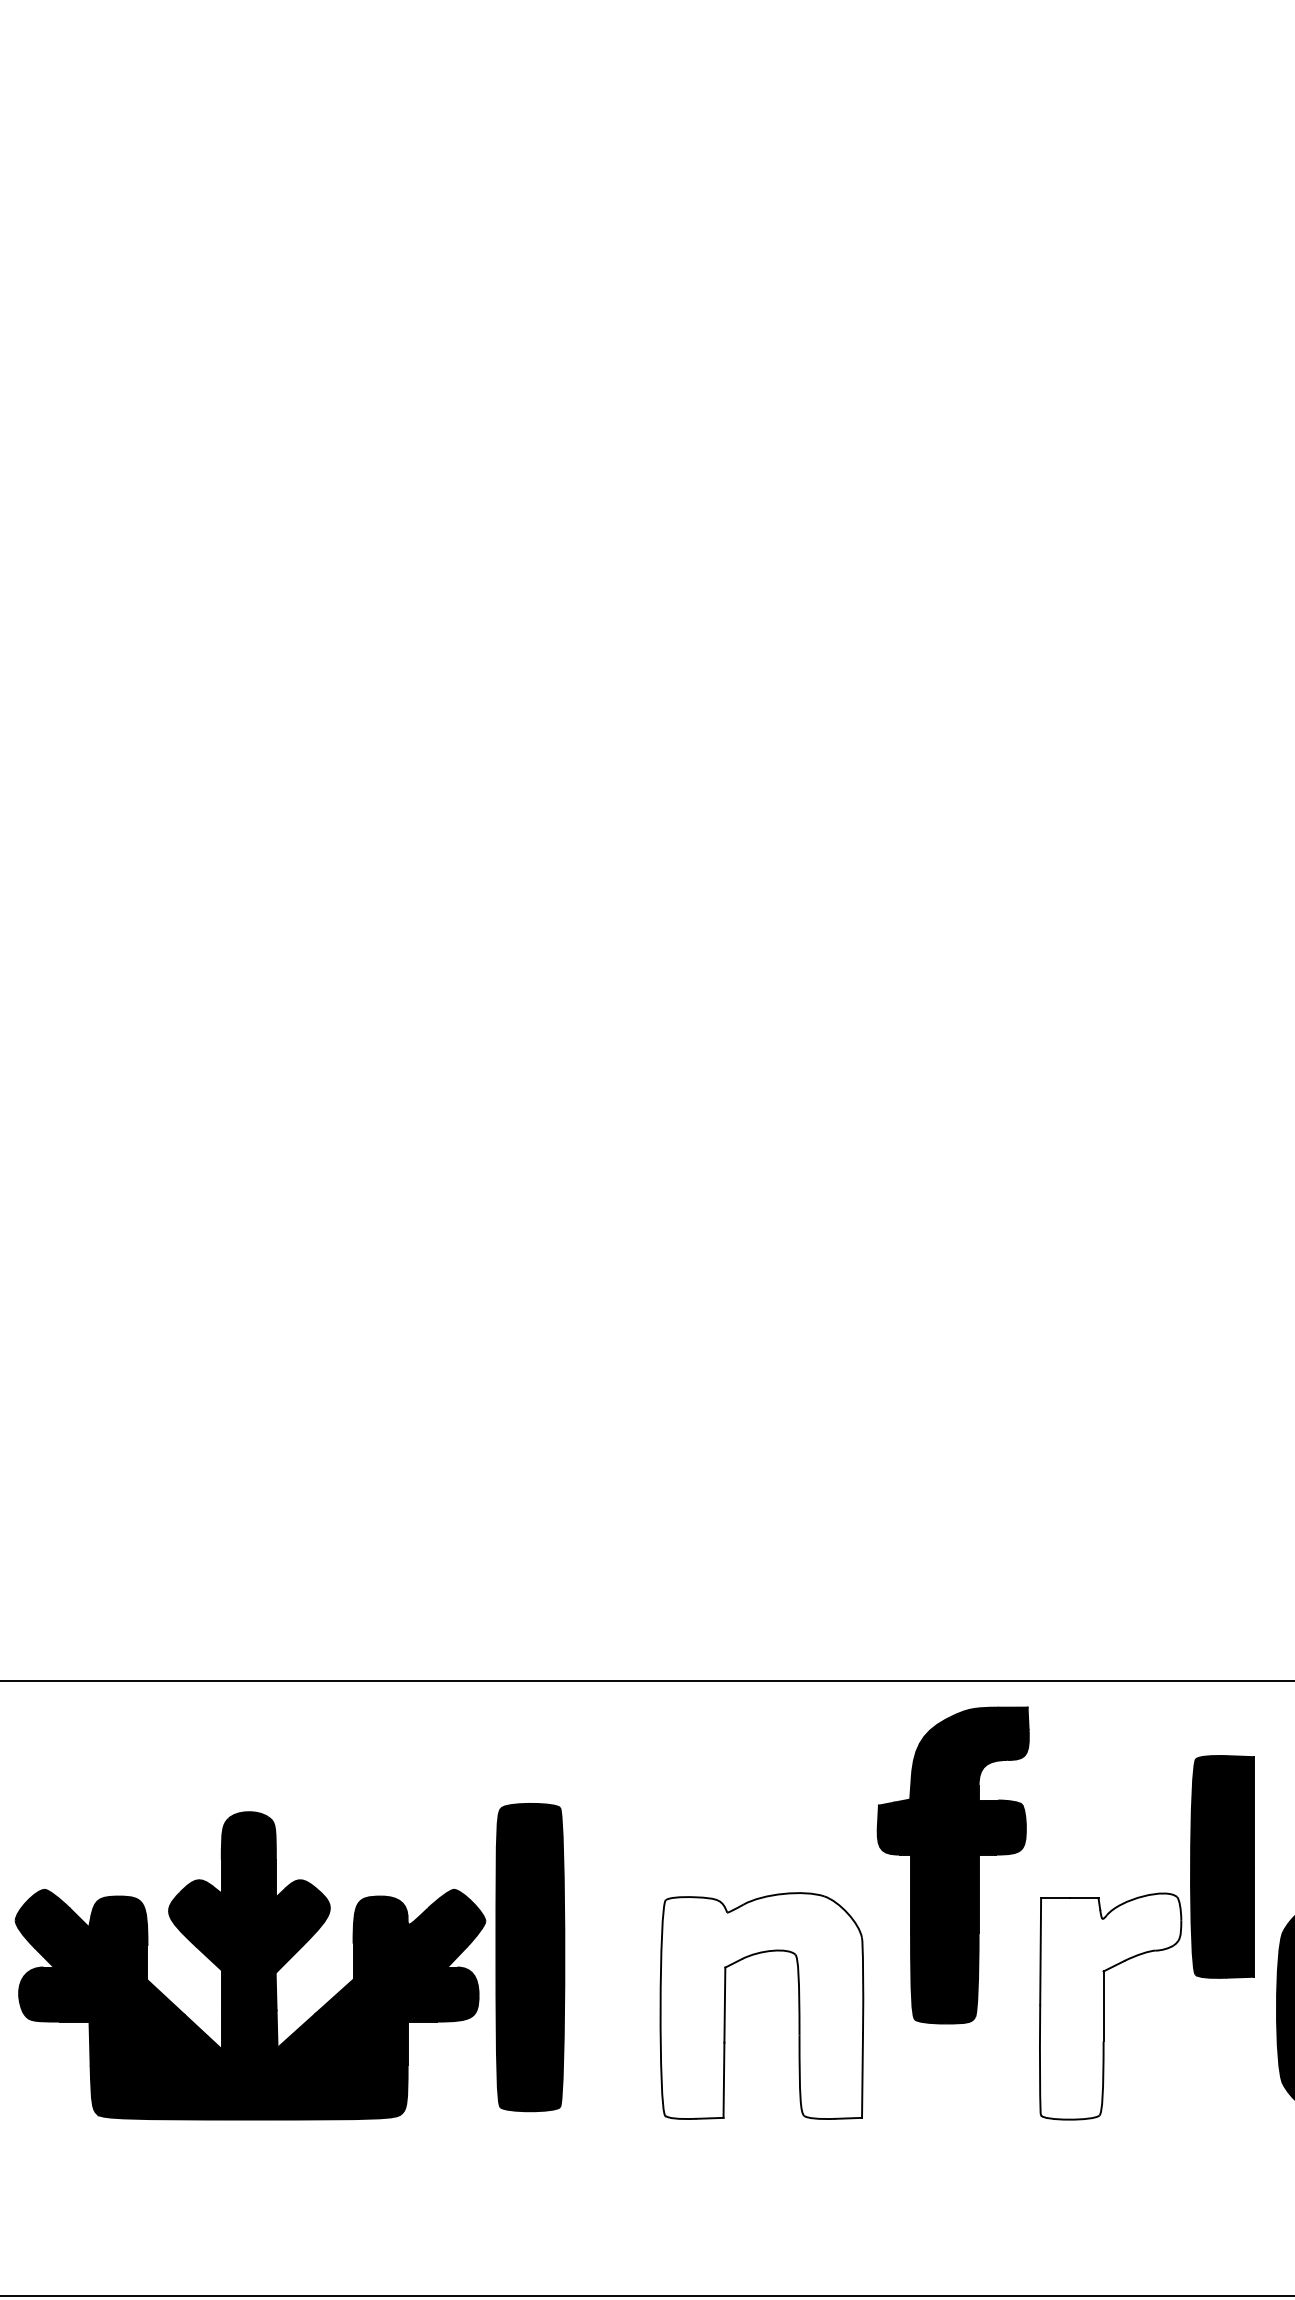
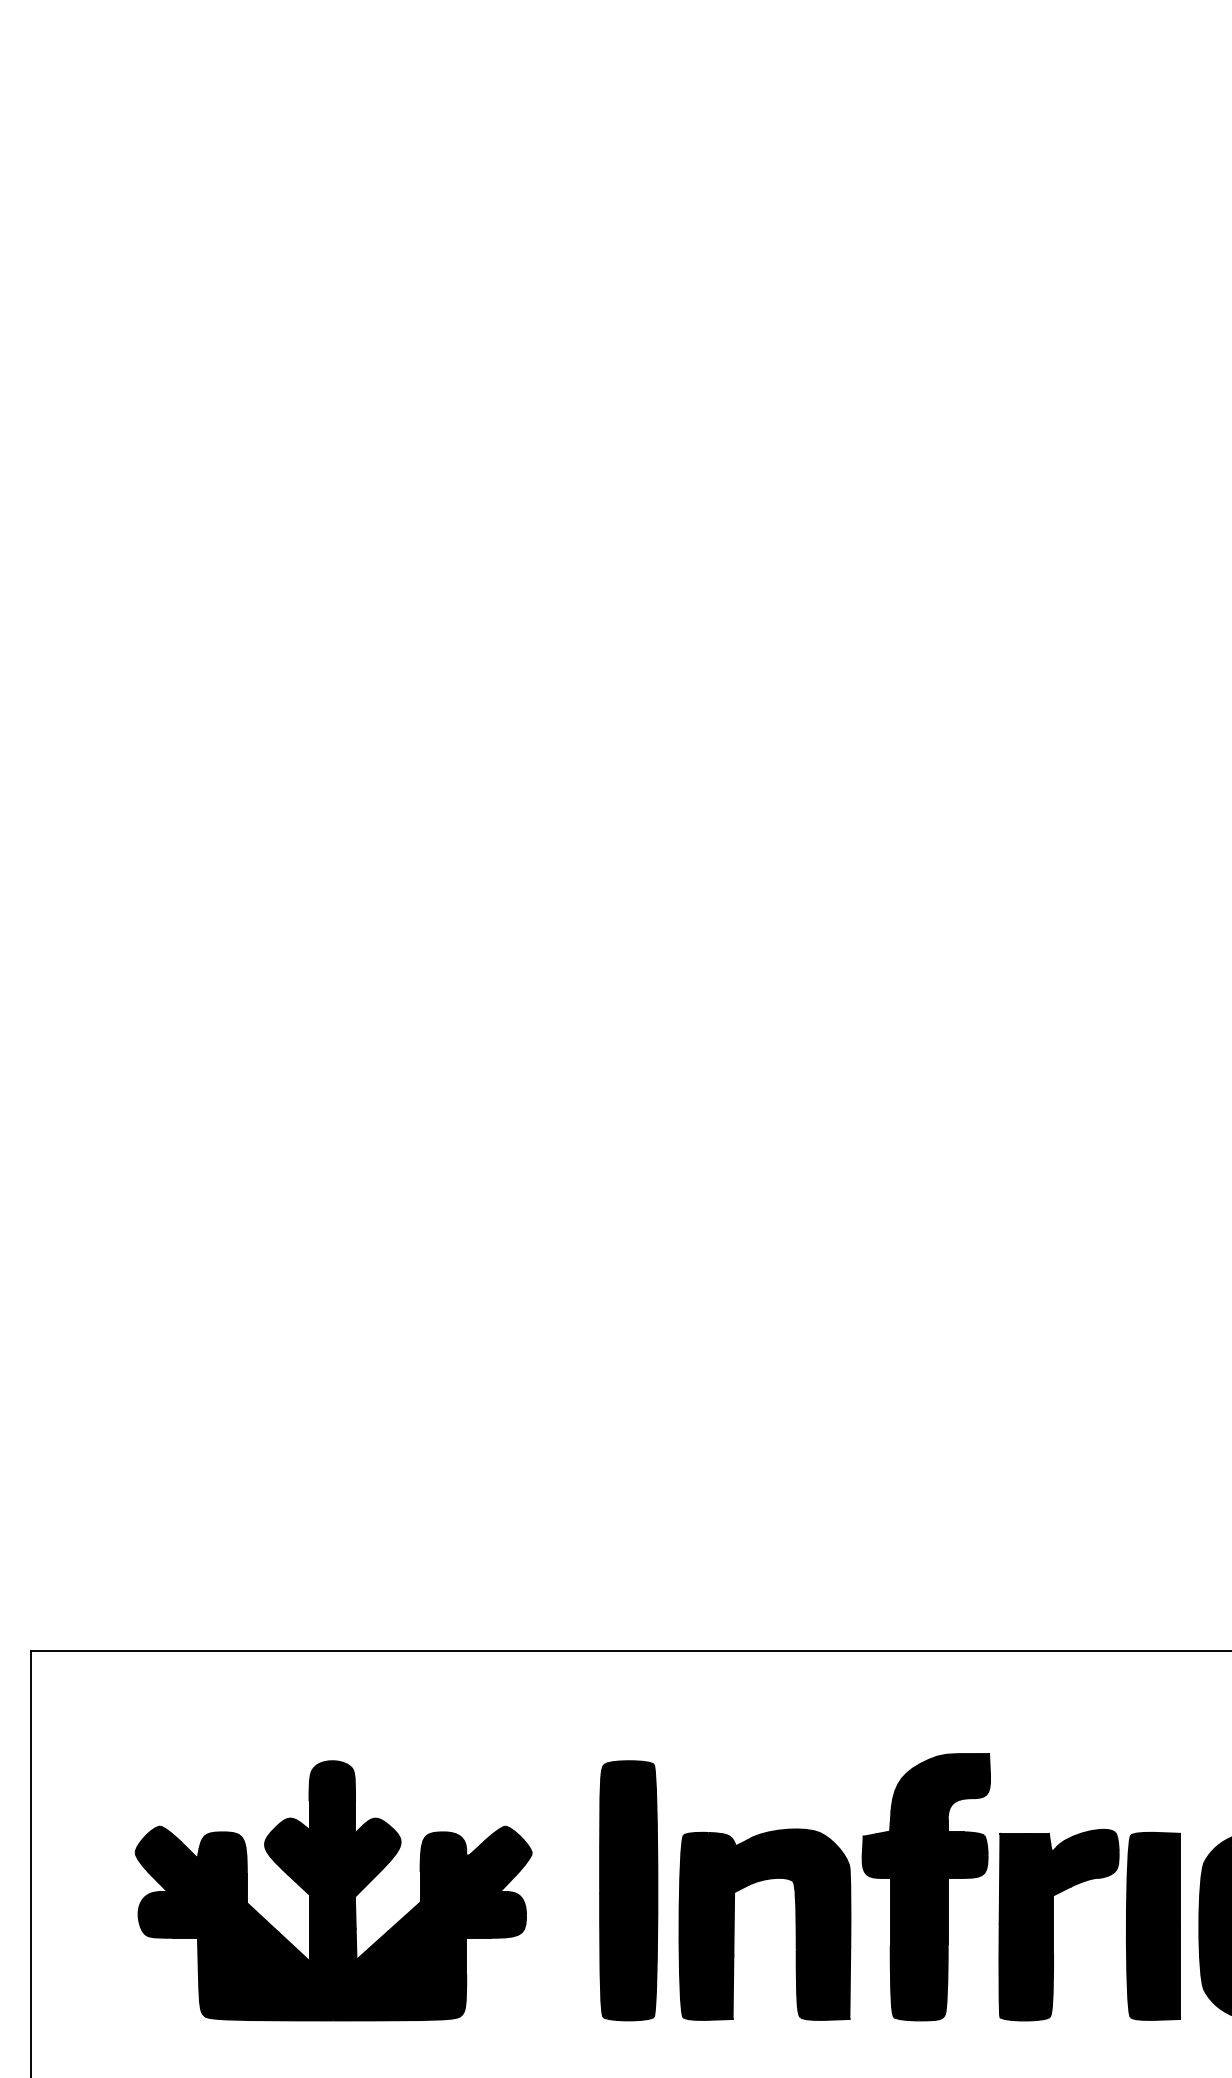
part: (952, 1865) -> (925, 1887), moved
part: (1222, 1865) -> (1153, 1925), moved
part: (530, 1957) -> (628, 1890), moved
fill: (761, 2005) -> (764, 1924), added
fill: (1109, 2005) -> (1058, 1924), added

